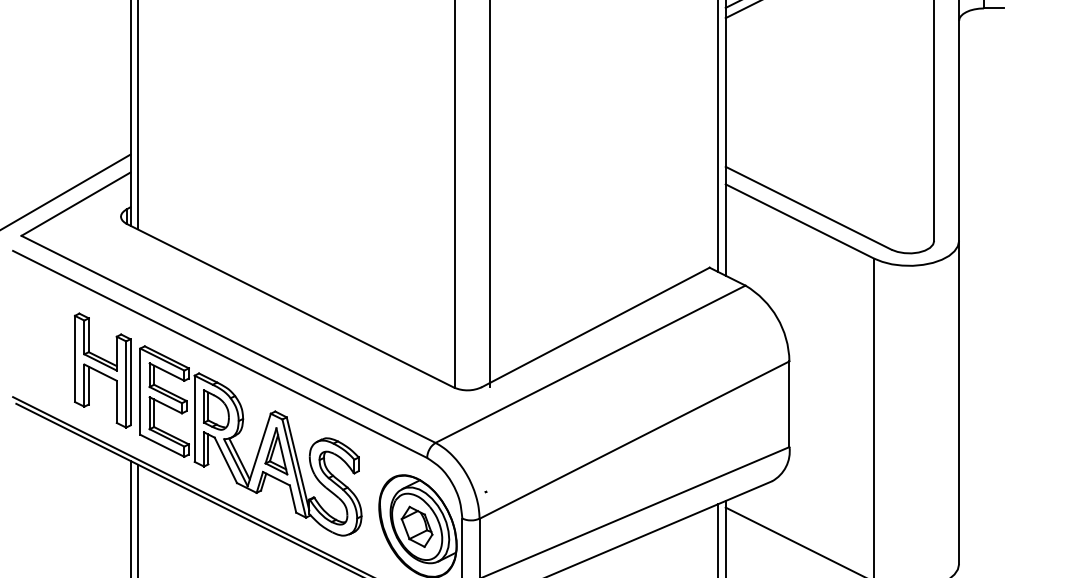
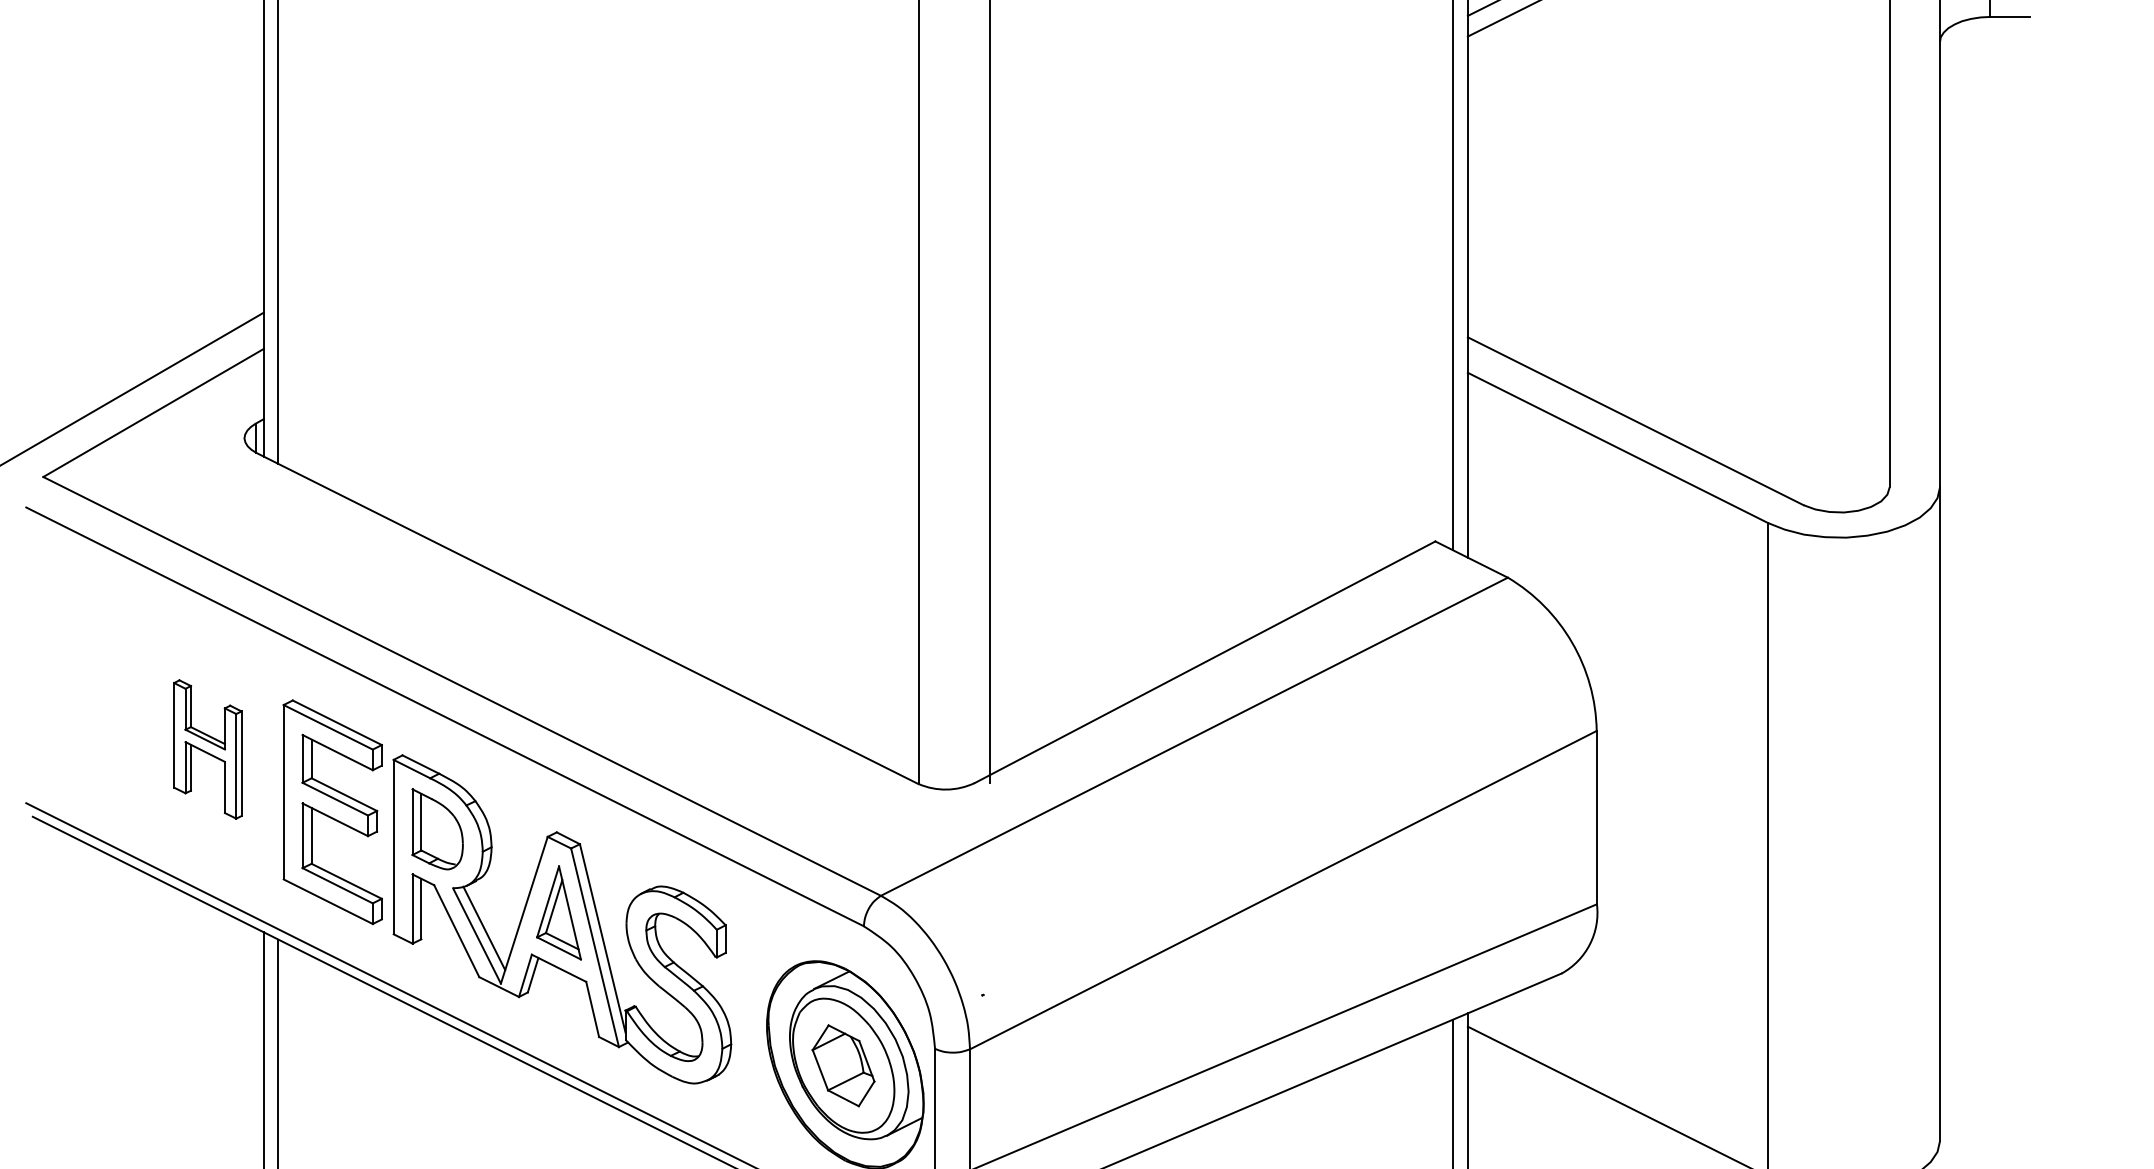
part: (102, 370) -> (207, 749), size x0.6

